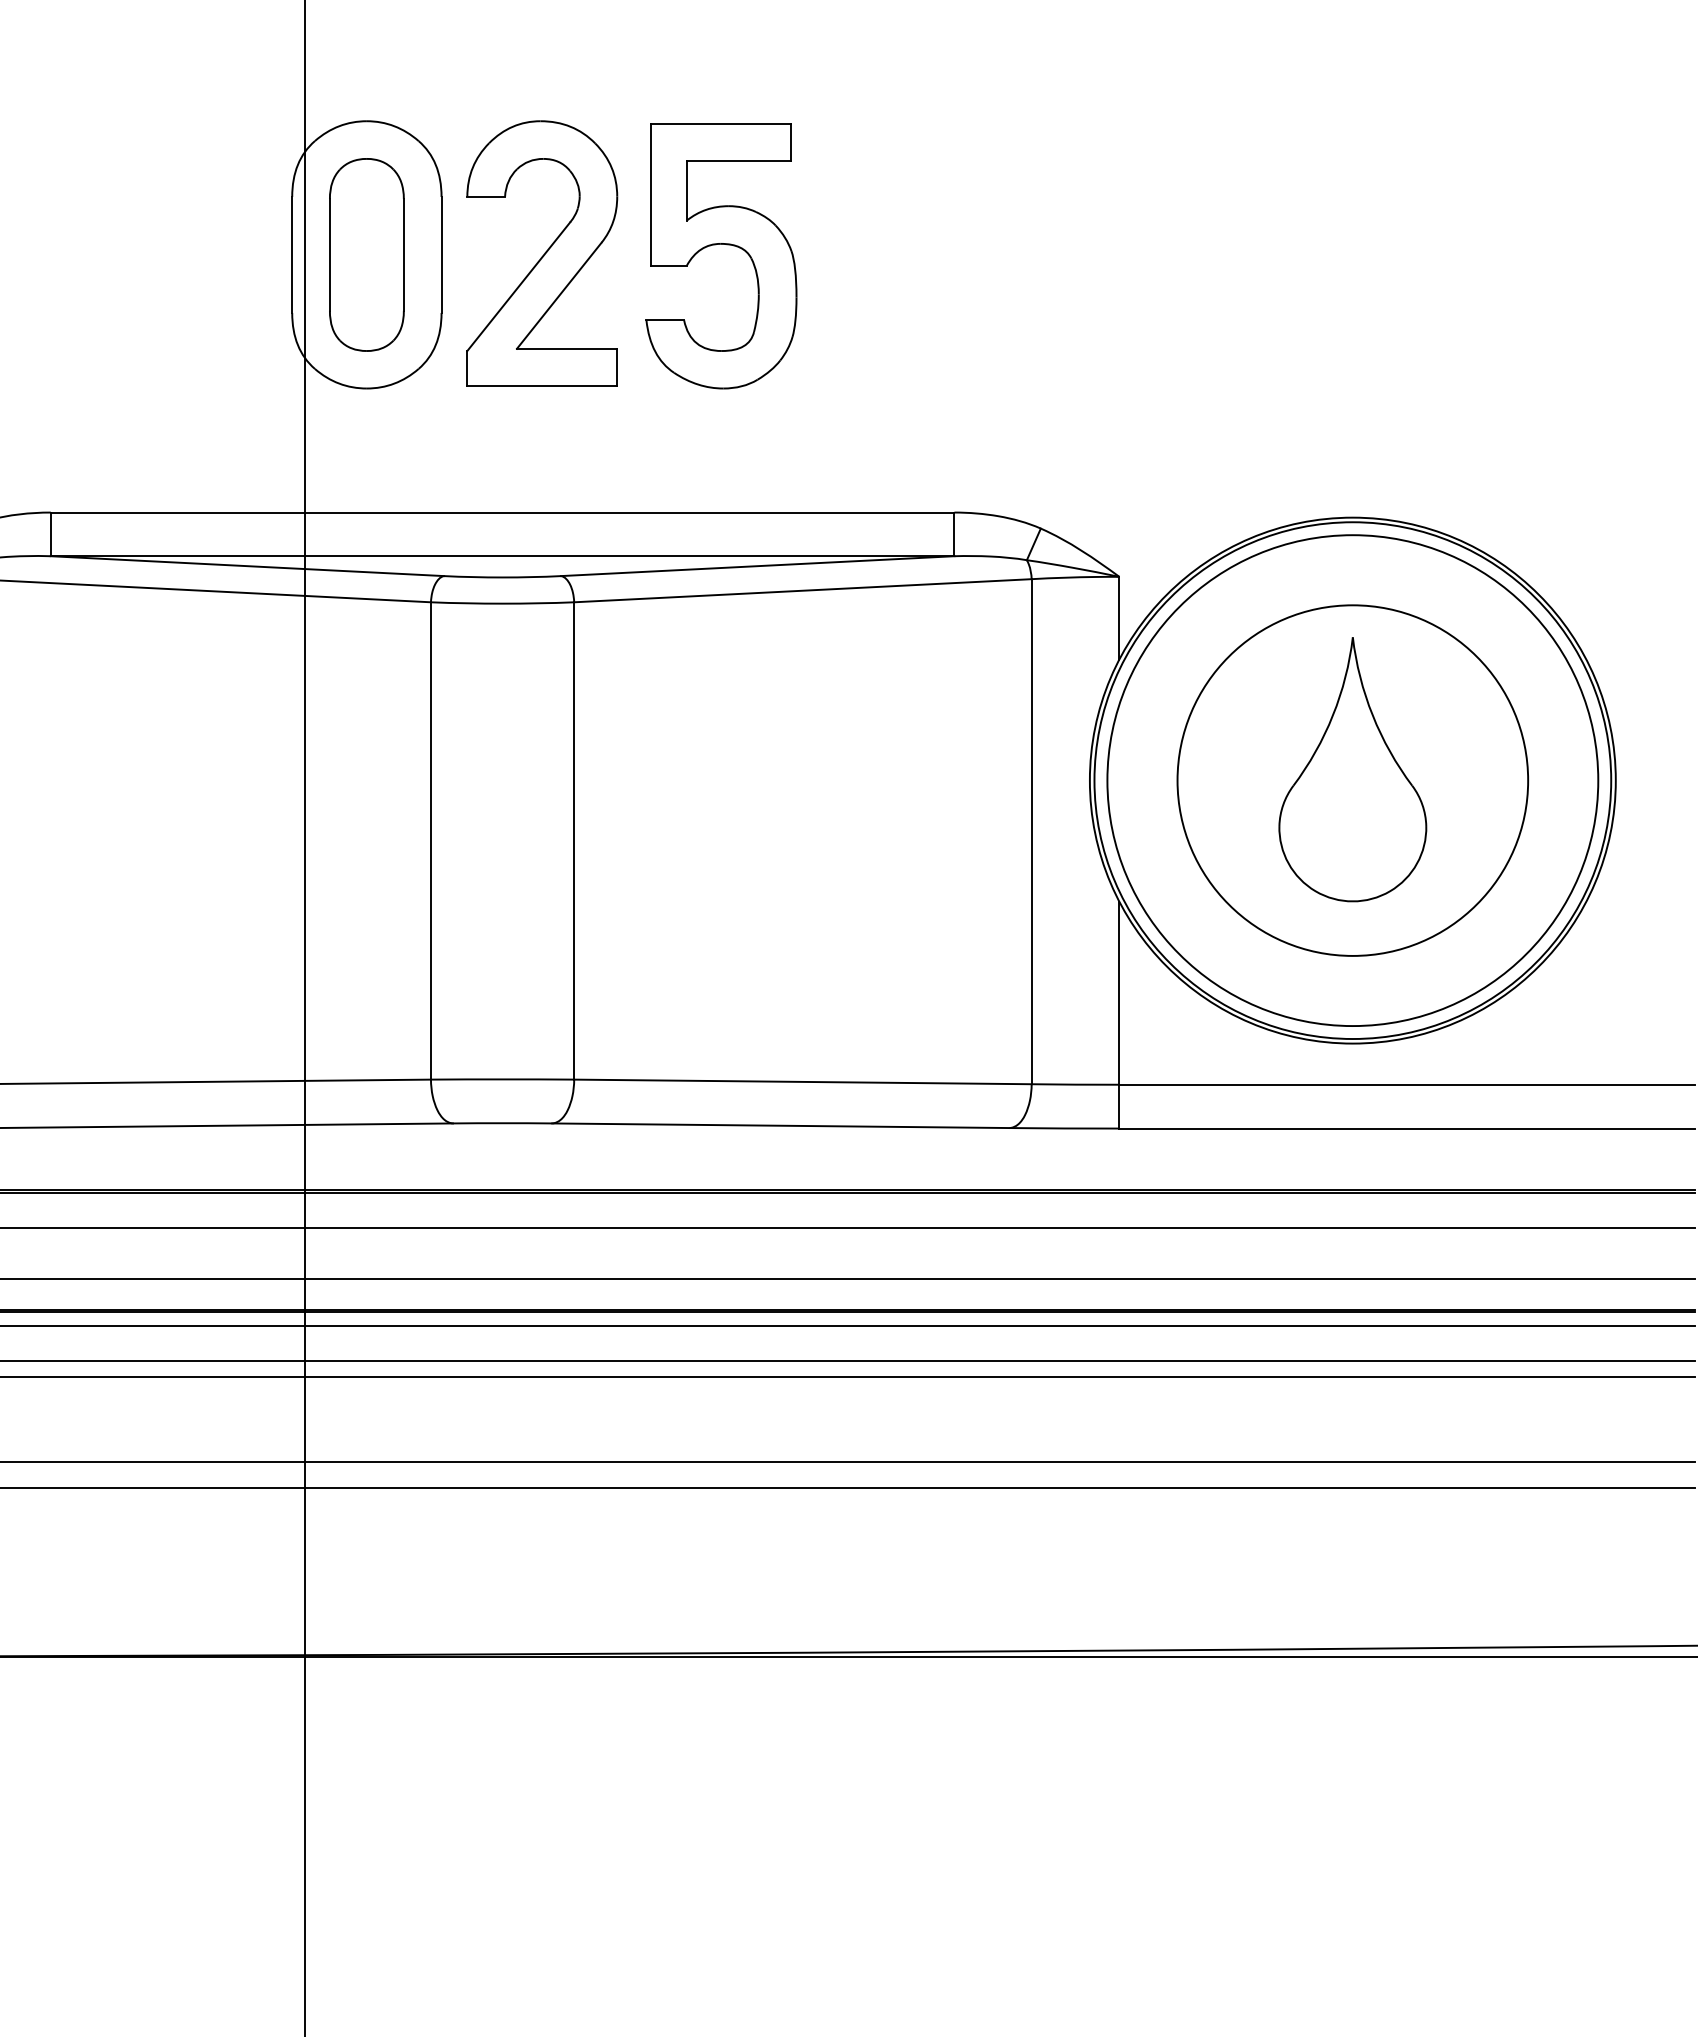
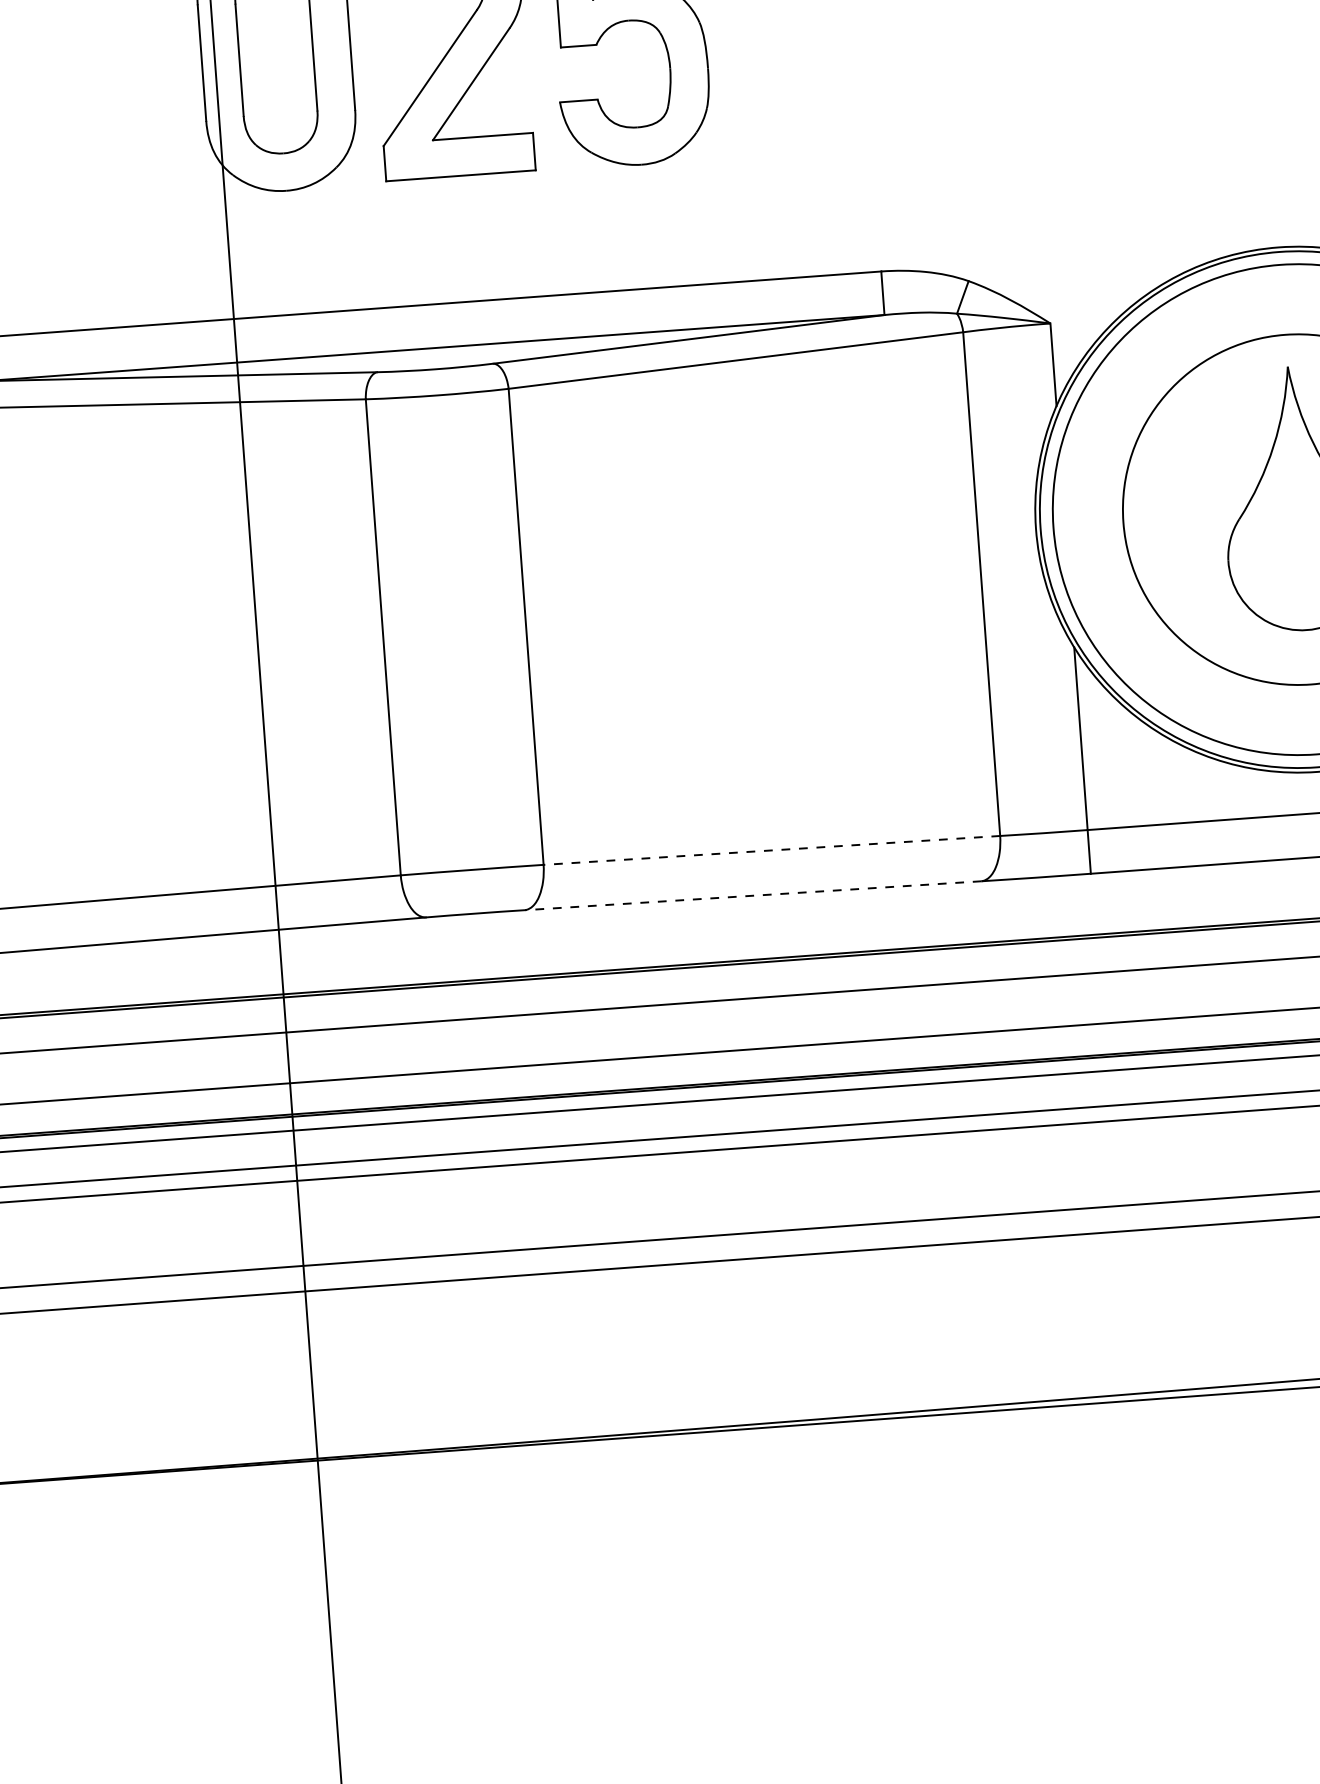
line: (802, 1081) -> (771, 850), solid -> dashed
line: (781, 1125) -> (753, 895), solid -> dashed

